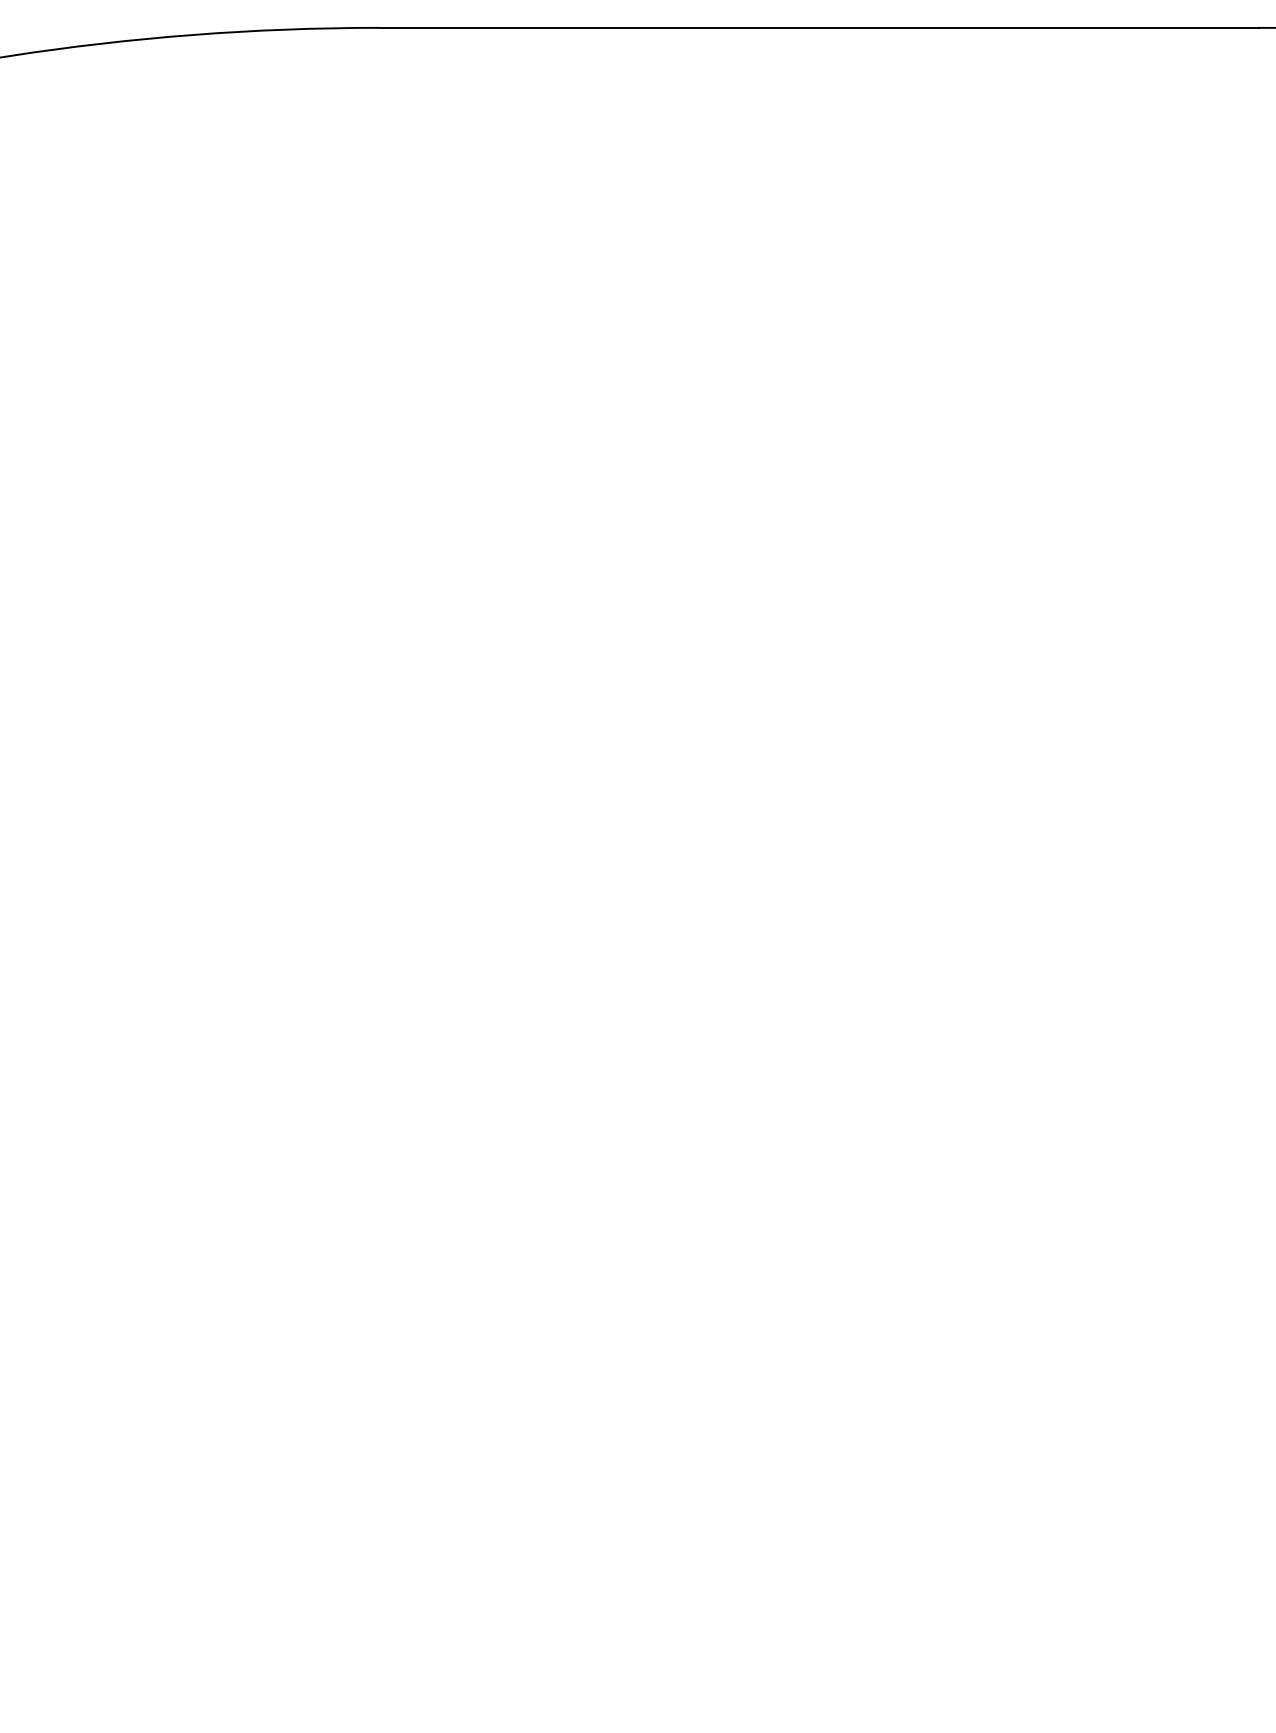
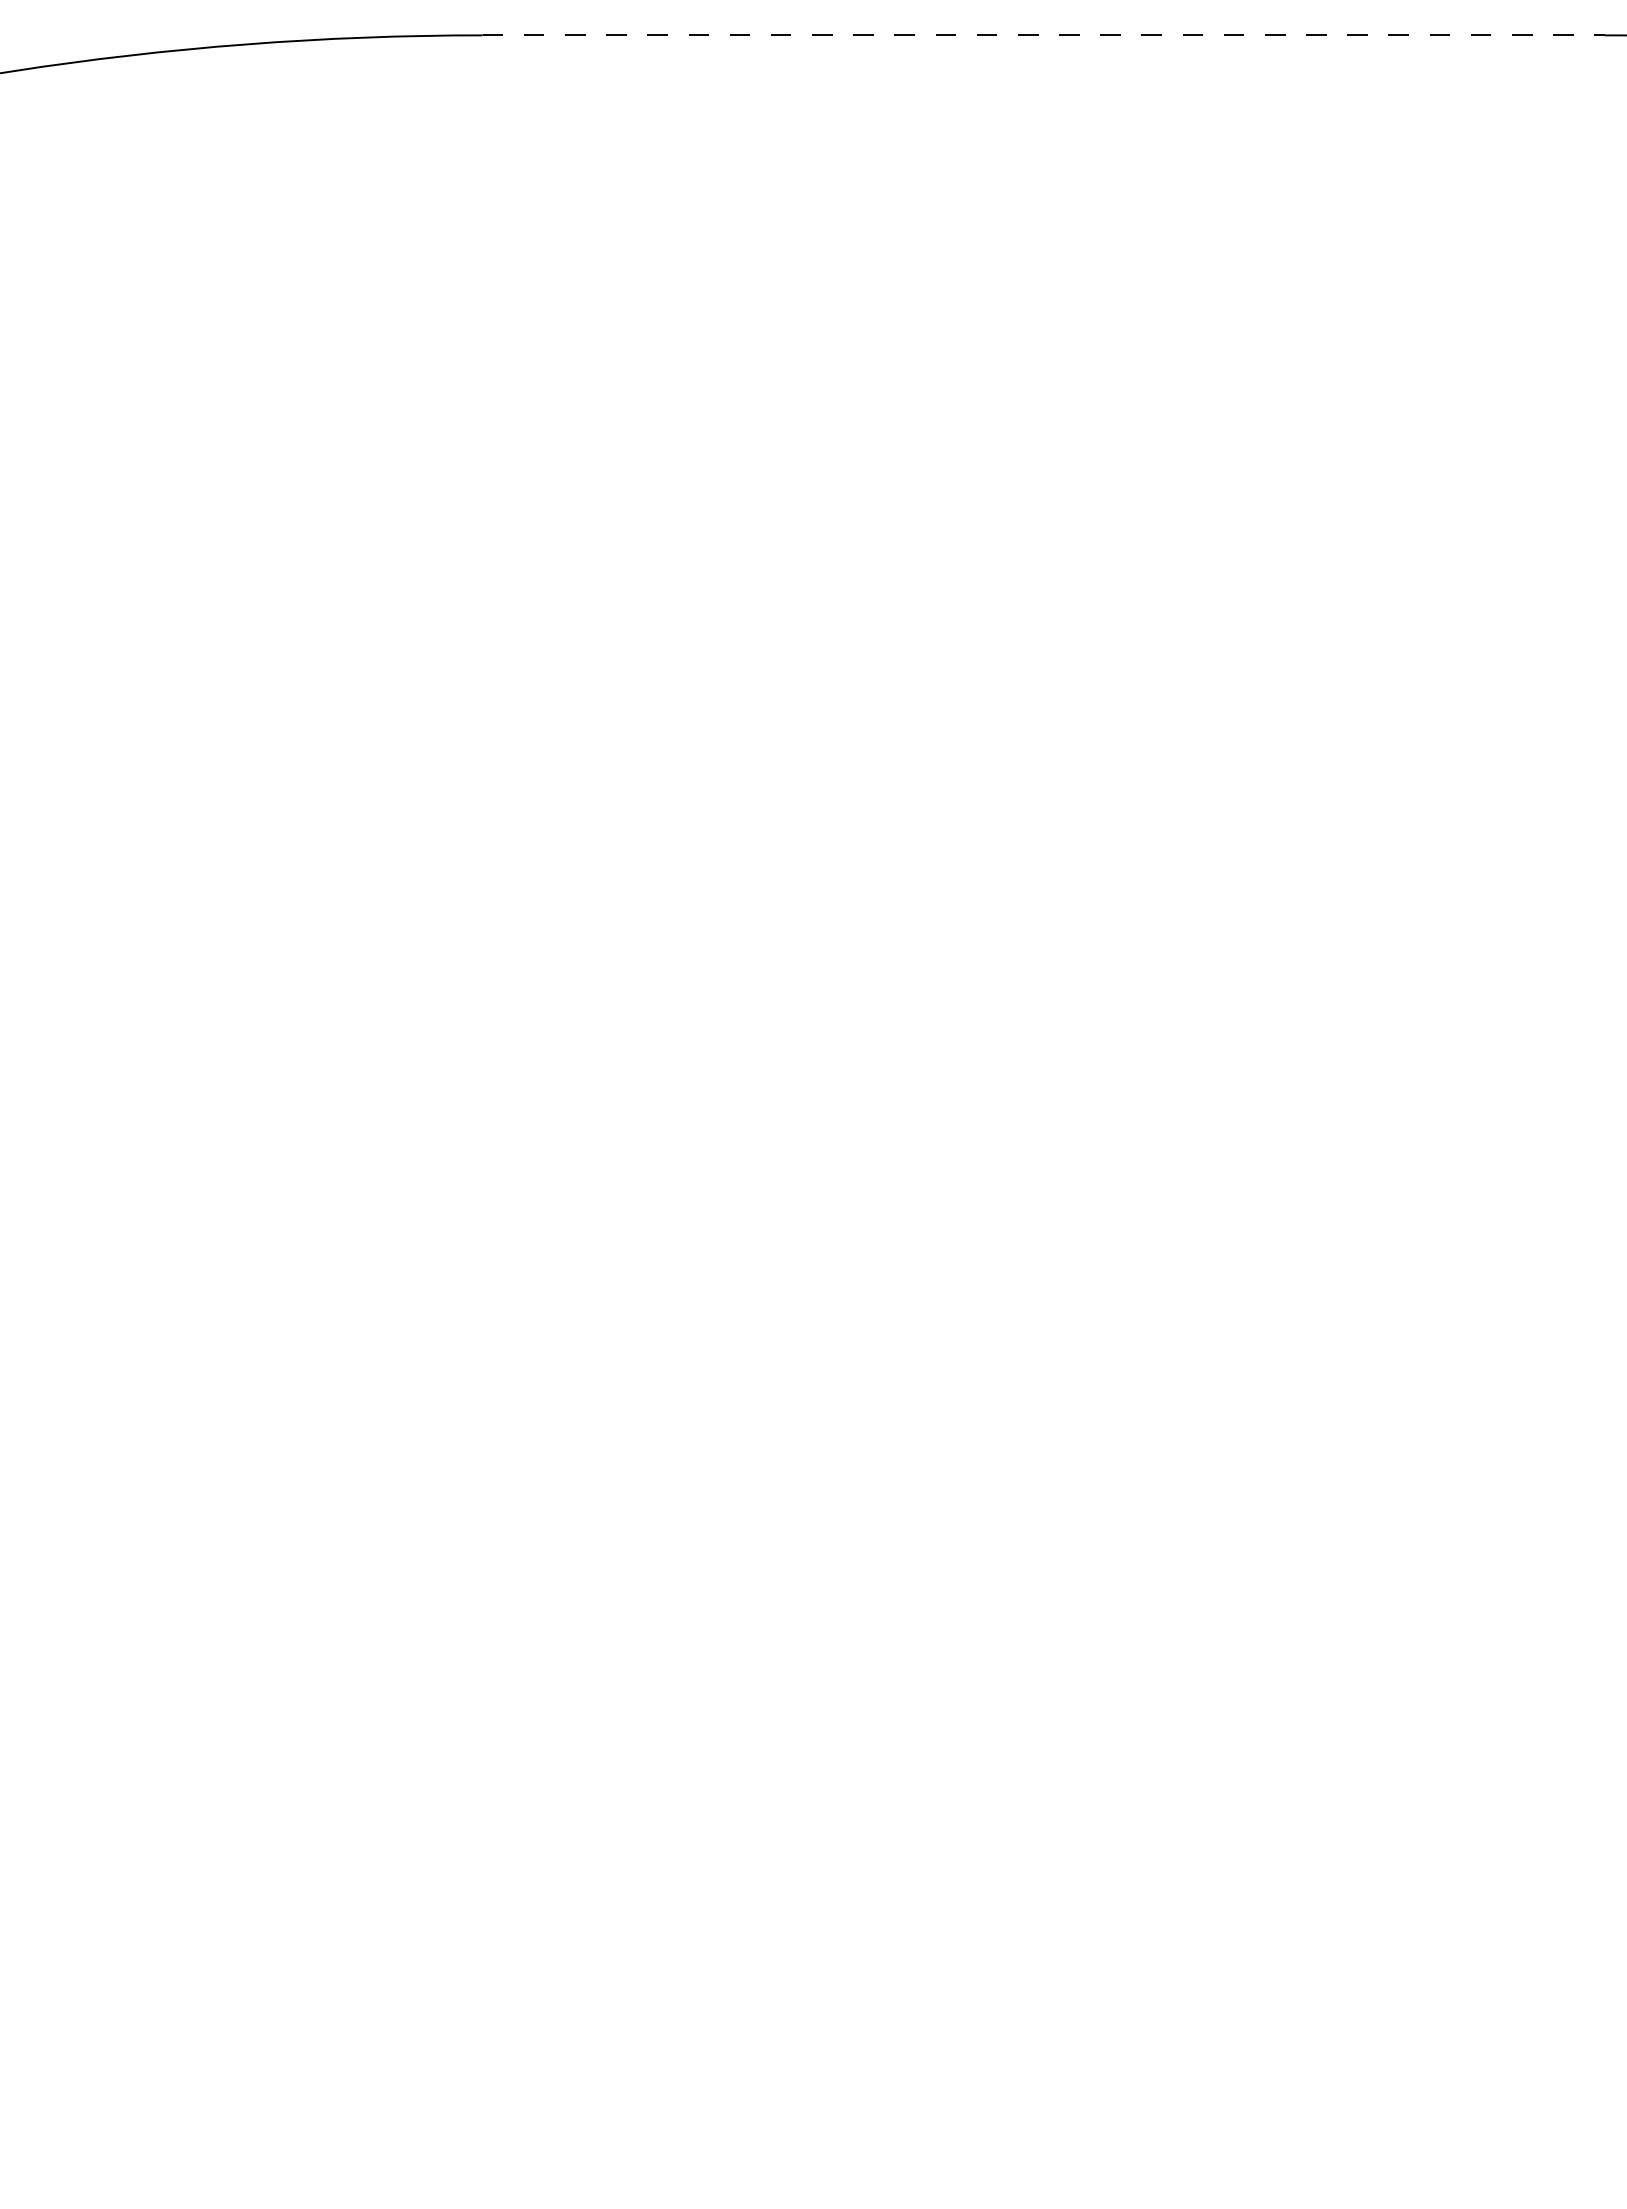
line: (818, 27) -> (1043, 35), solid -> dashed

